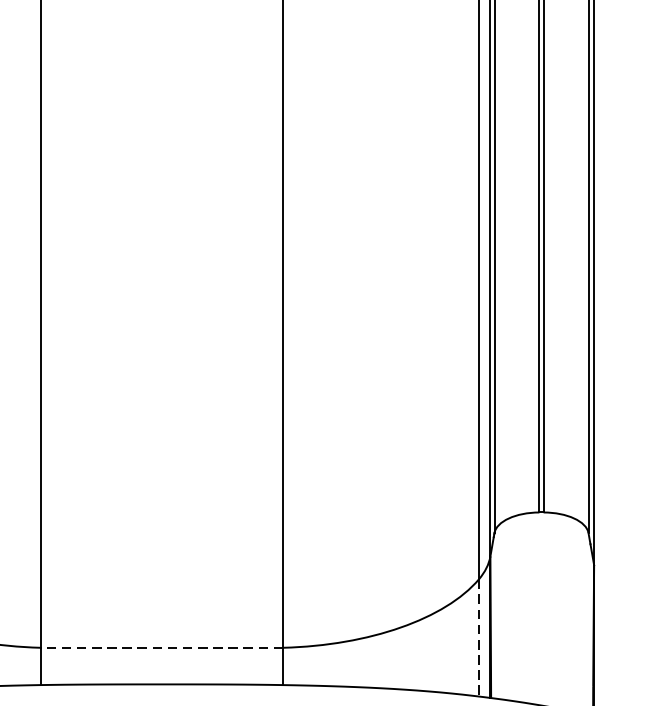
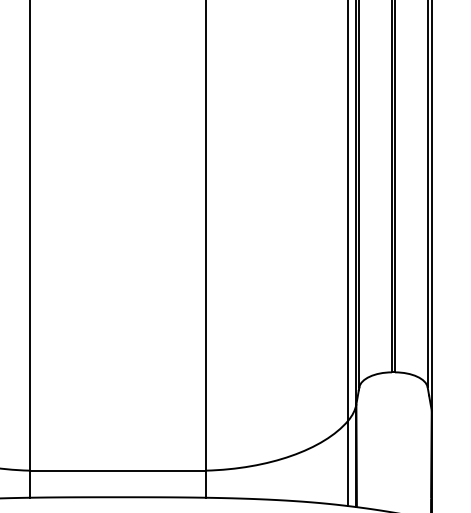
line: (479, 637) -> (348, 463), dashed -> solid
line: (161, 647) -> (117, 470), dashed -> solid

